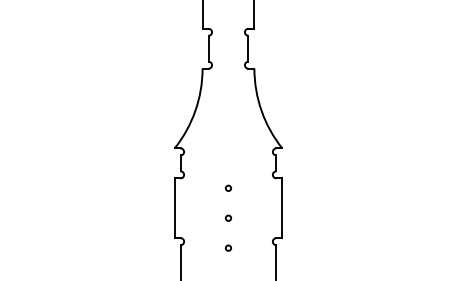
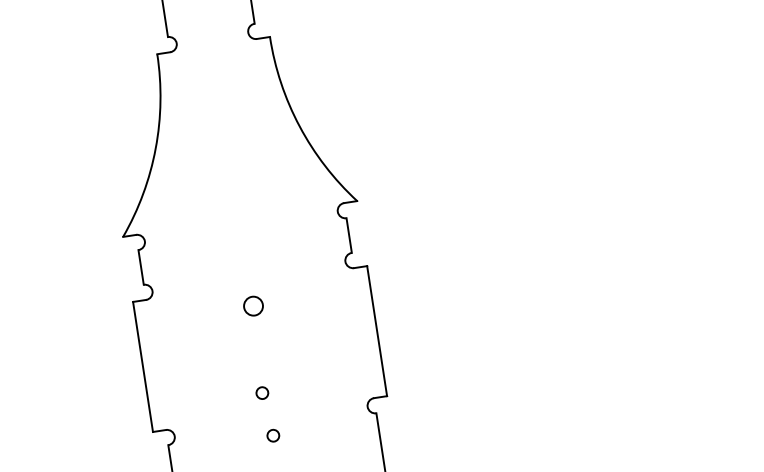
circle: (228, 187) -> (253, 303), size x1.6
circle: (227, 217) -> (259, 391), moved

